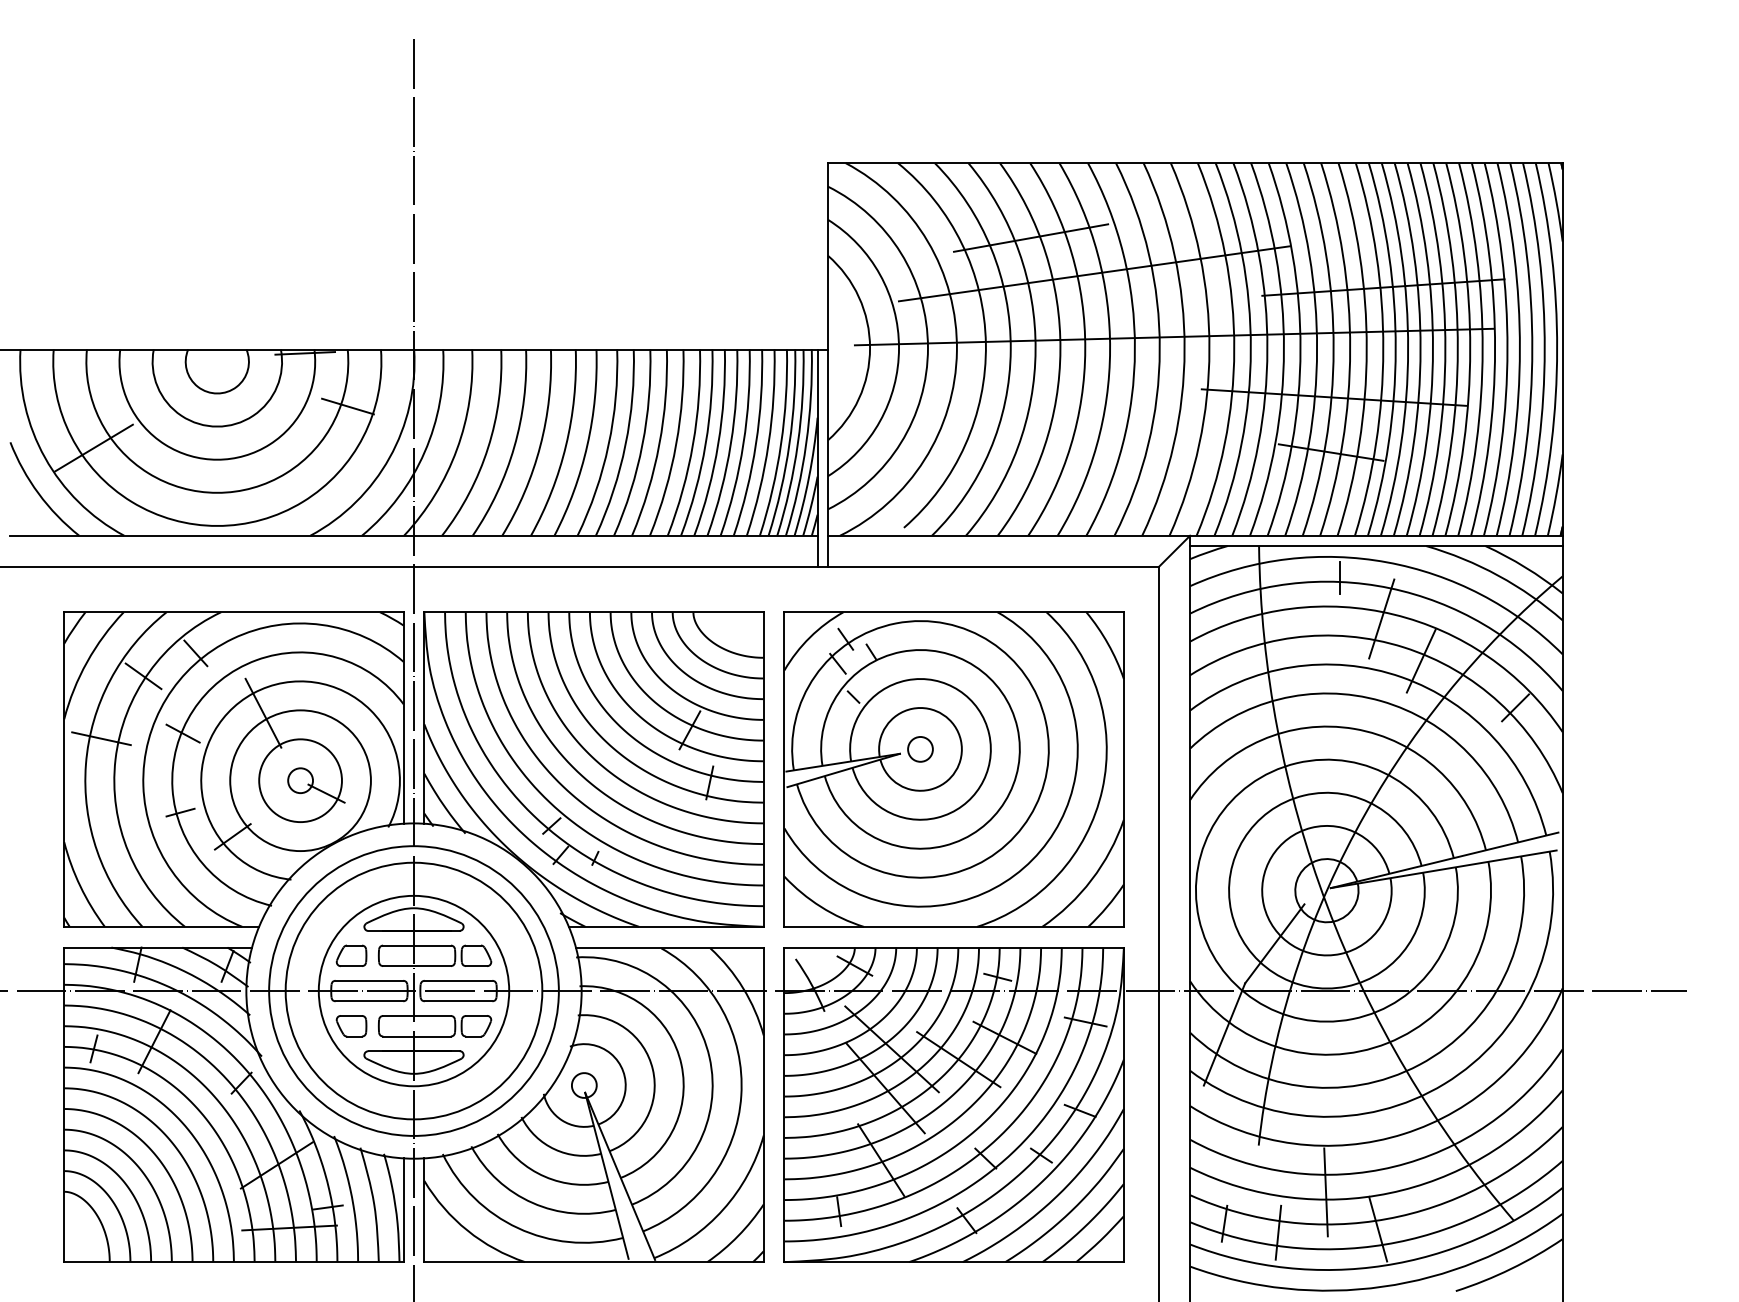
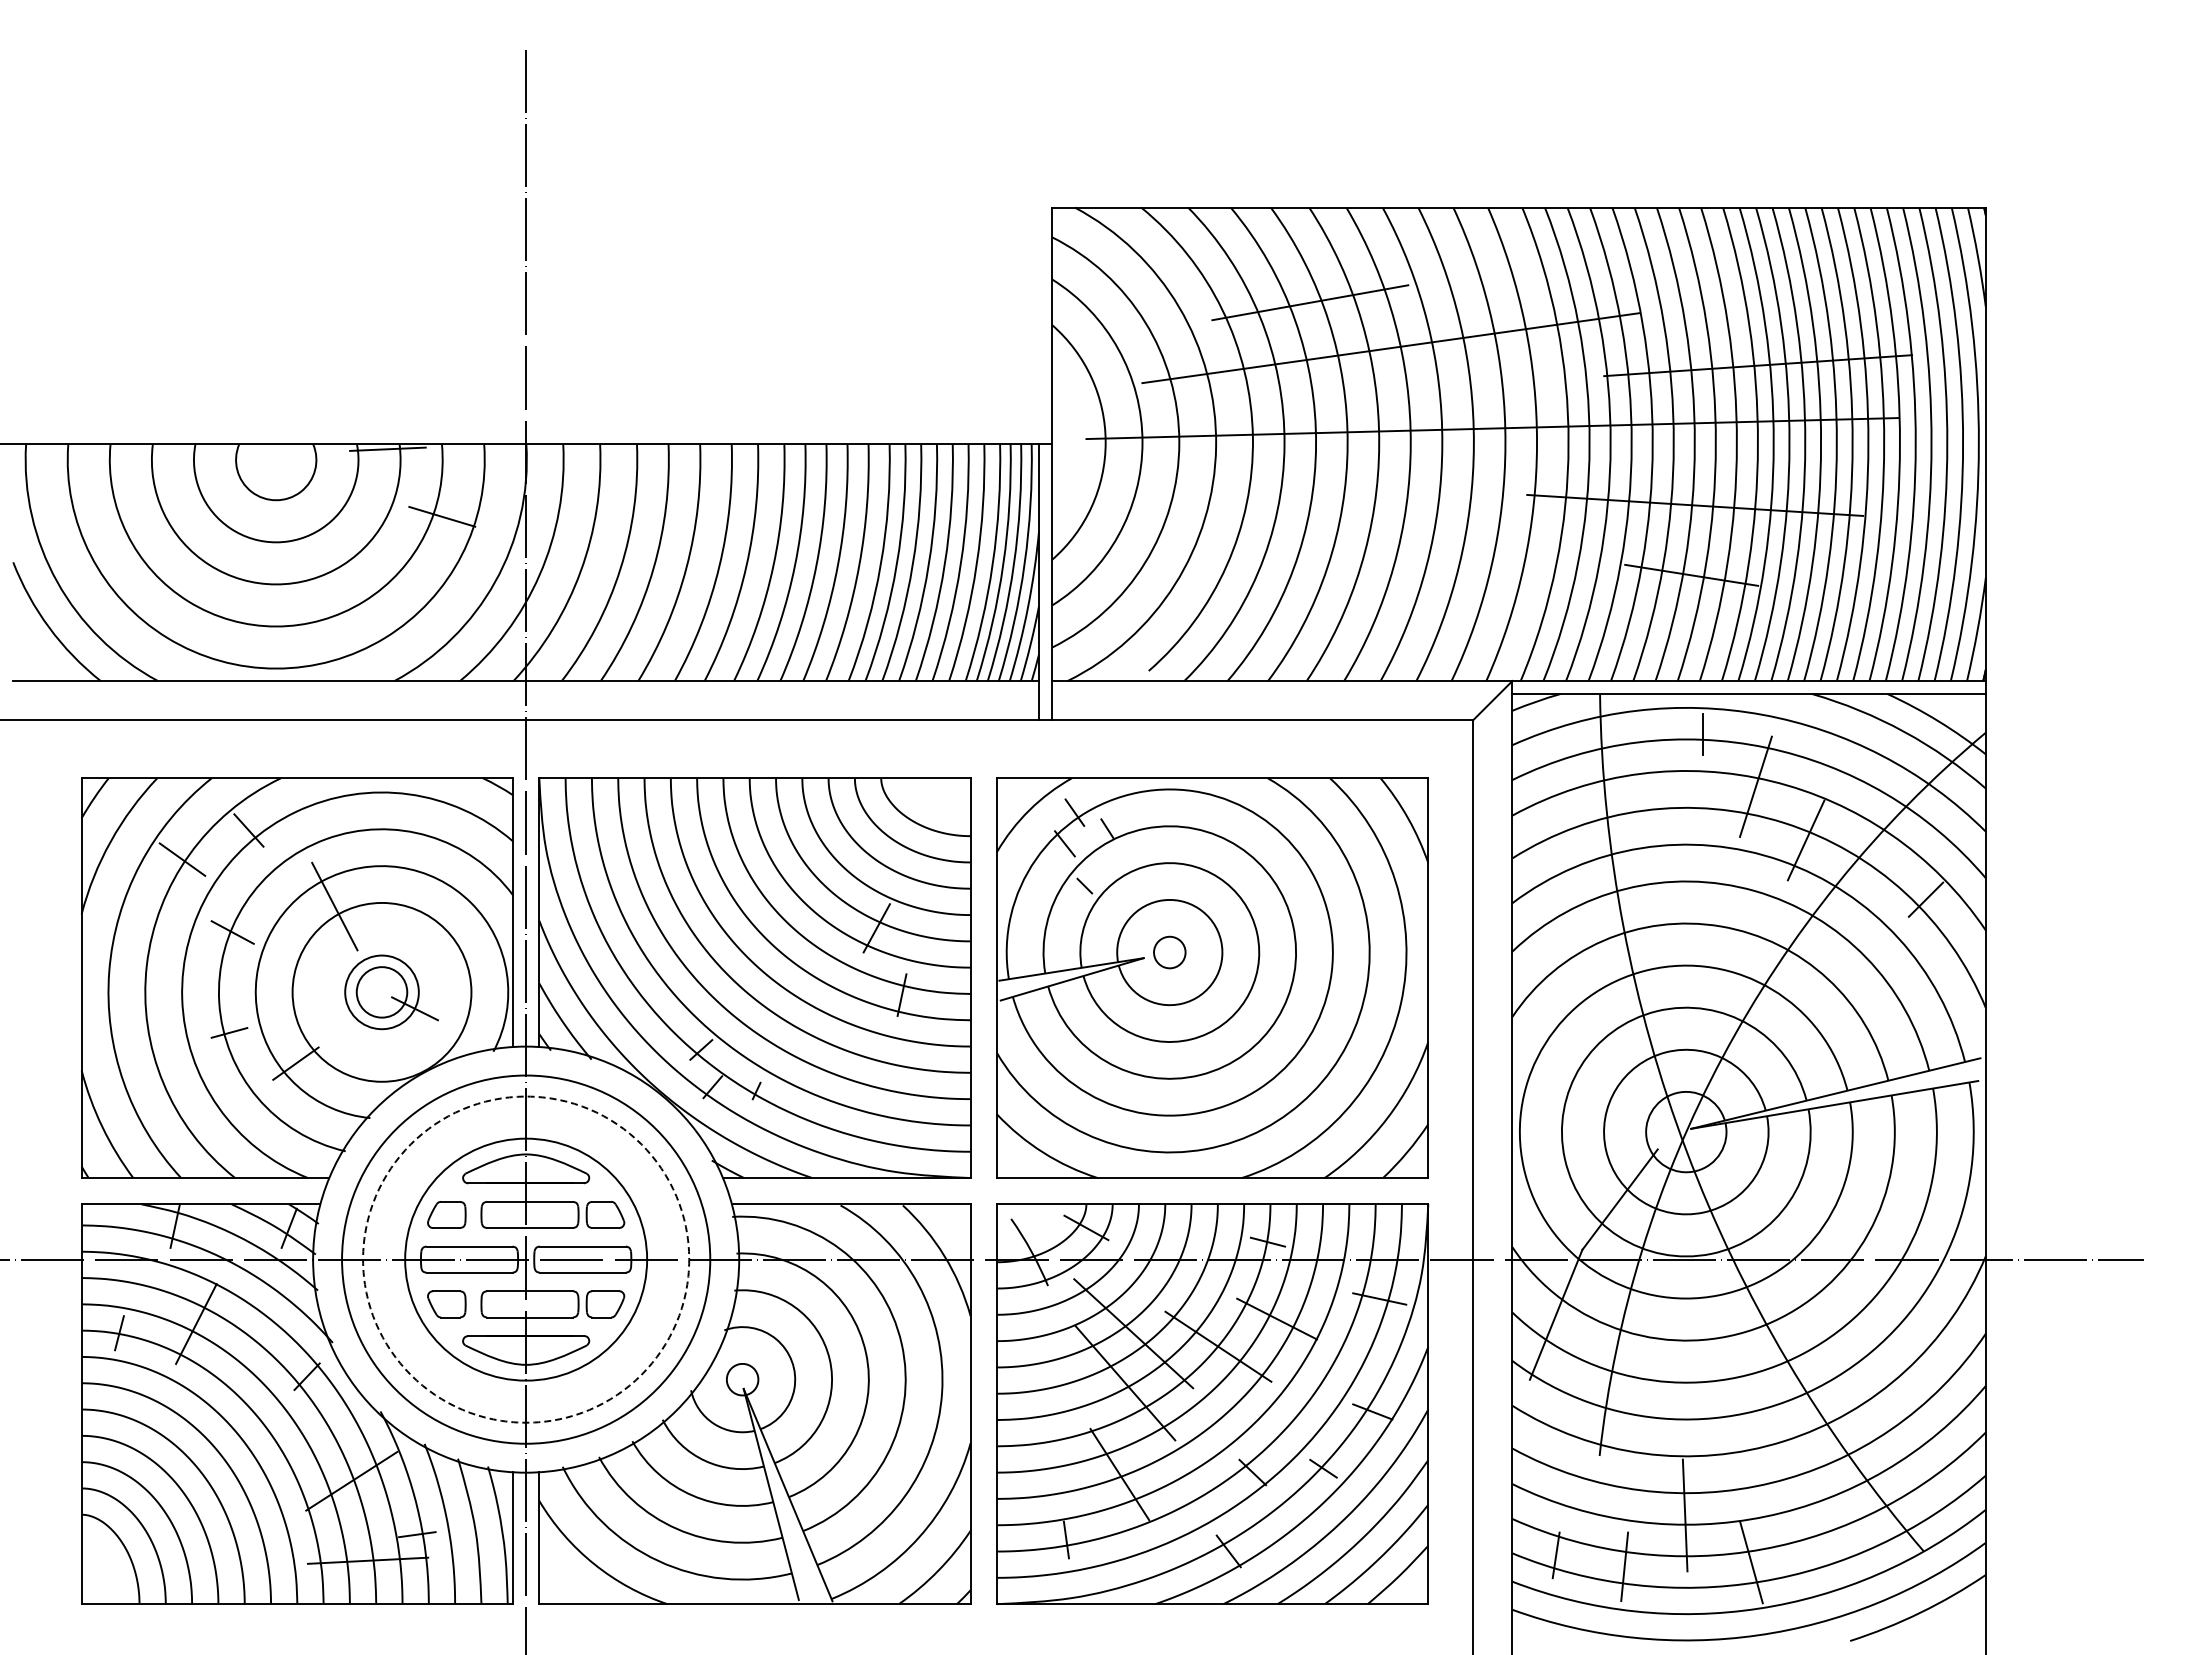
line: (94, 447) -> (119, 569), removed
line: (101, 738) -> (128, 938), removed
circle: (300, 780) -> (381, 991), size x0.7
circle: (300, 780) -> (381, 992), size x1.6
circle: (414, 990) -> (526, 1259), solid -> dashed

